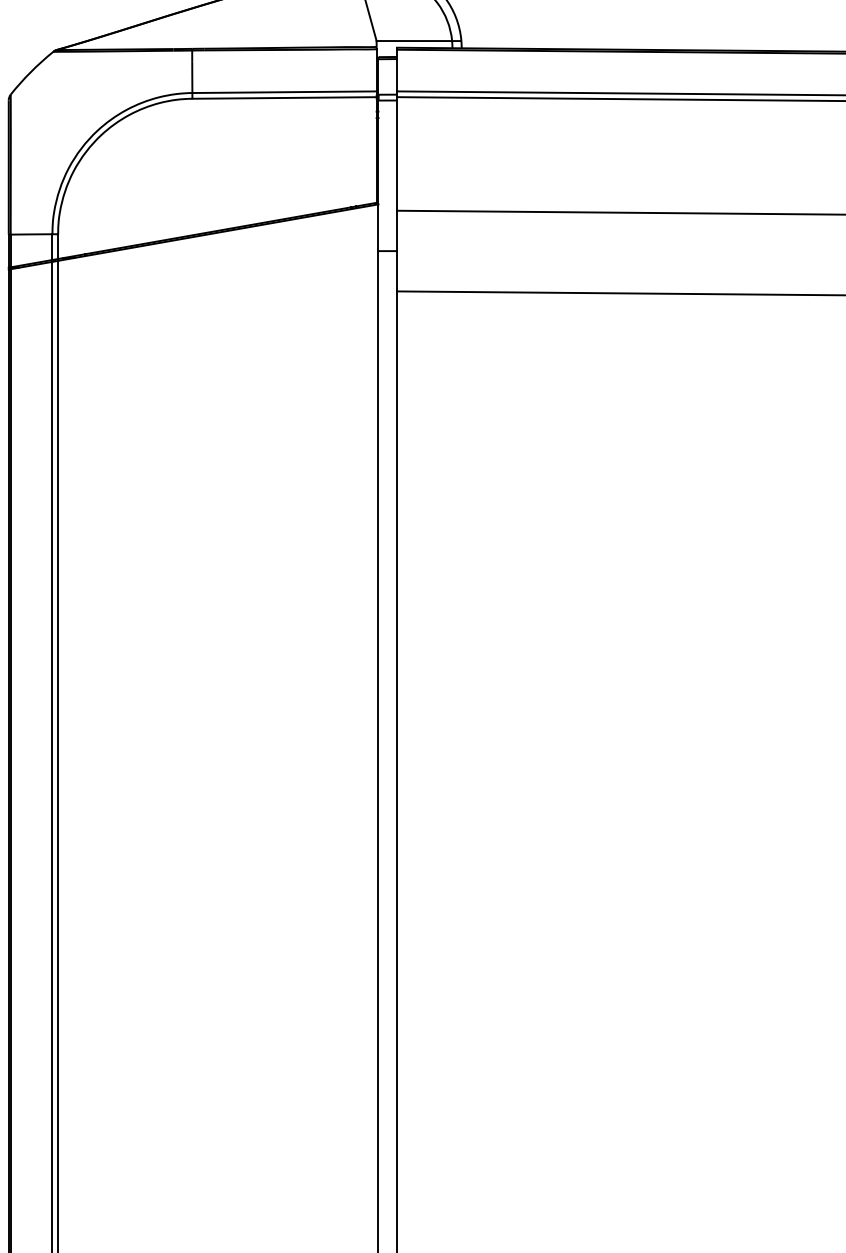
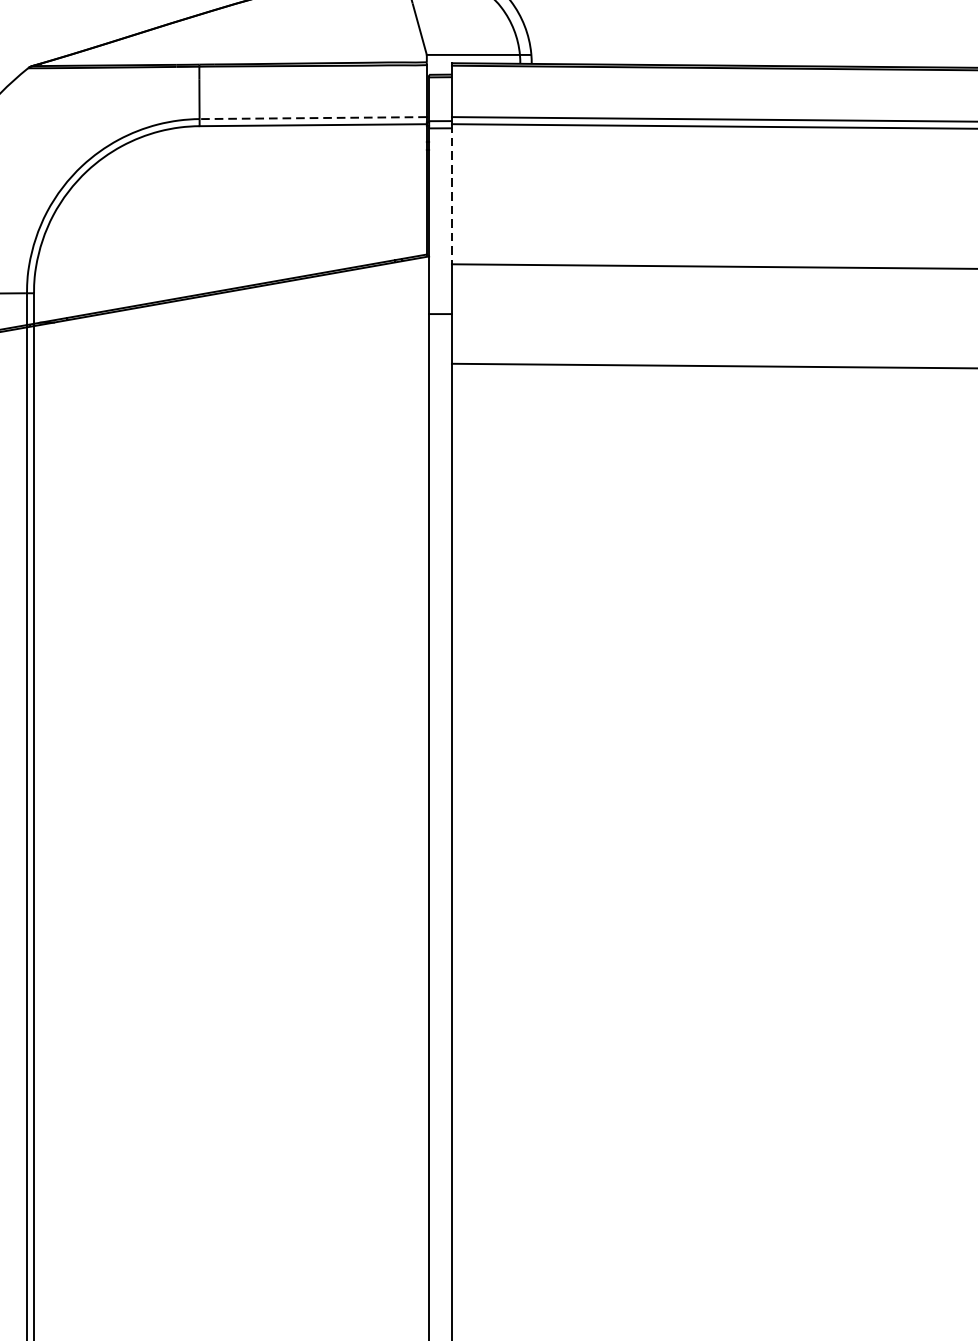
line: (284, 92) -> (313, 118), solid -> dashed
line: (396, 153) -> (451, 193), solid -> dashed

